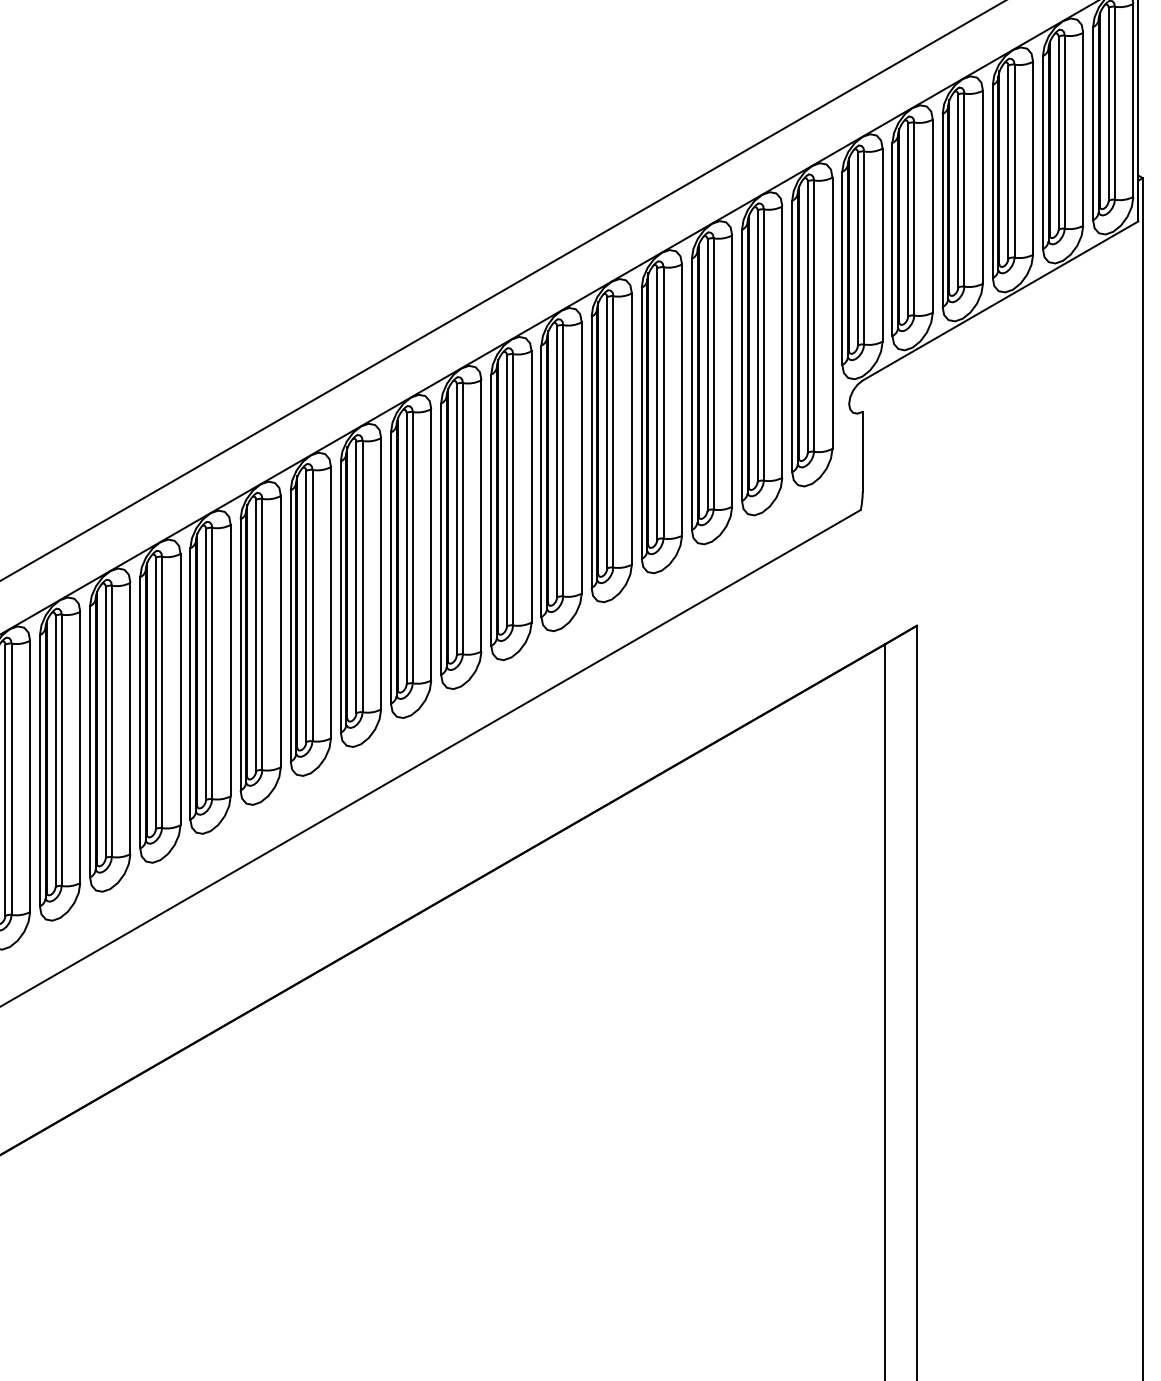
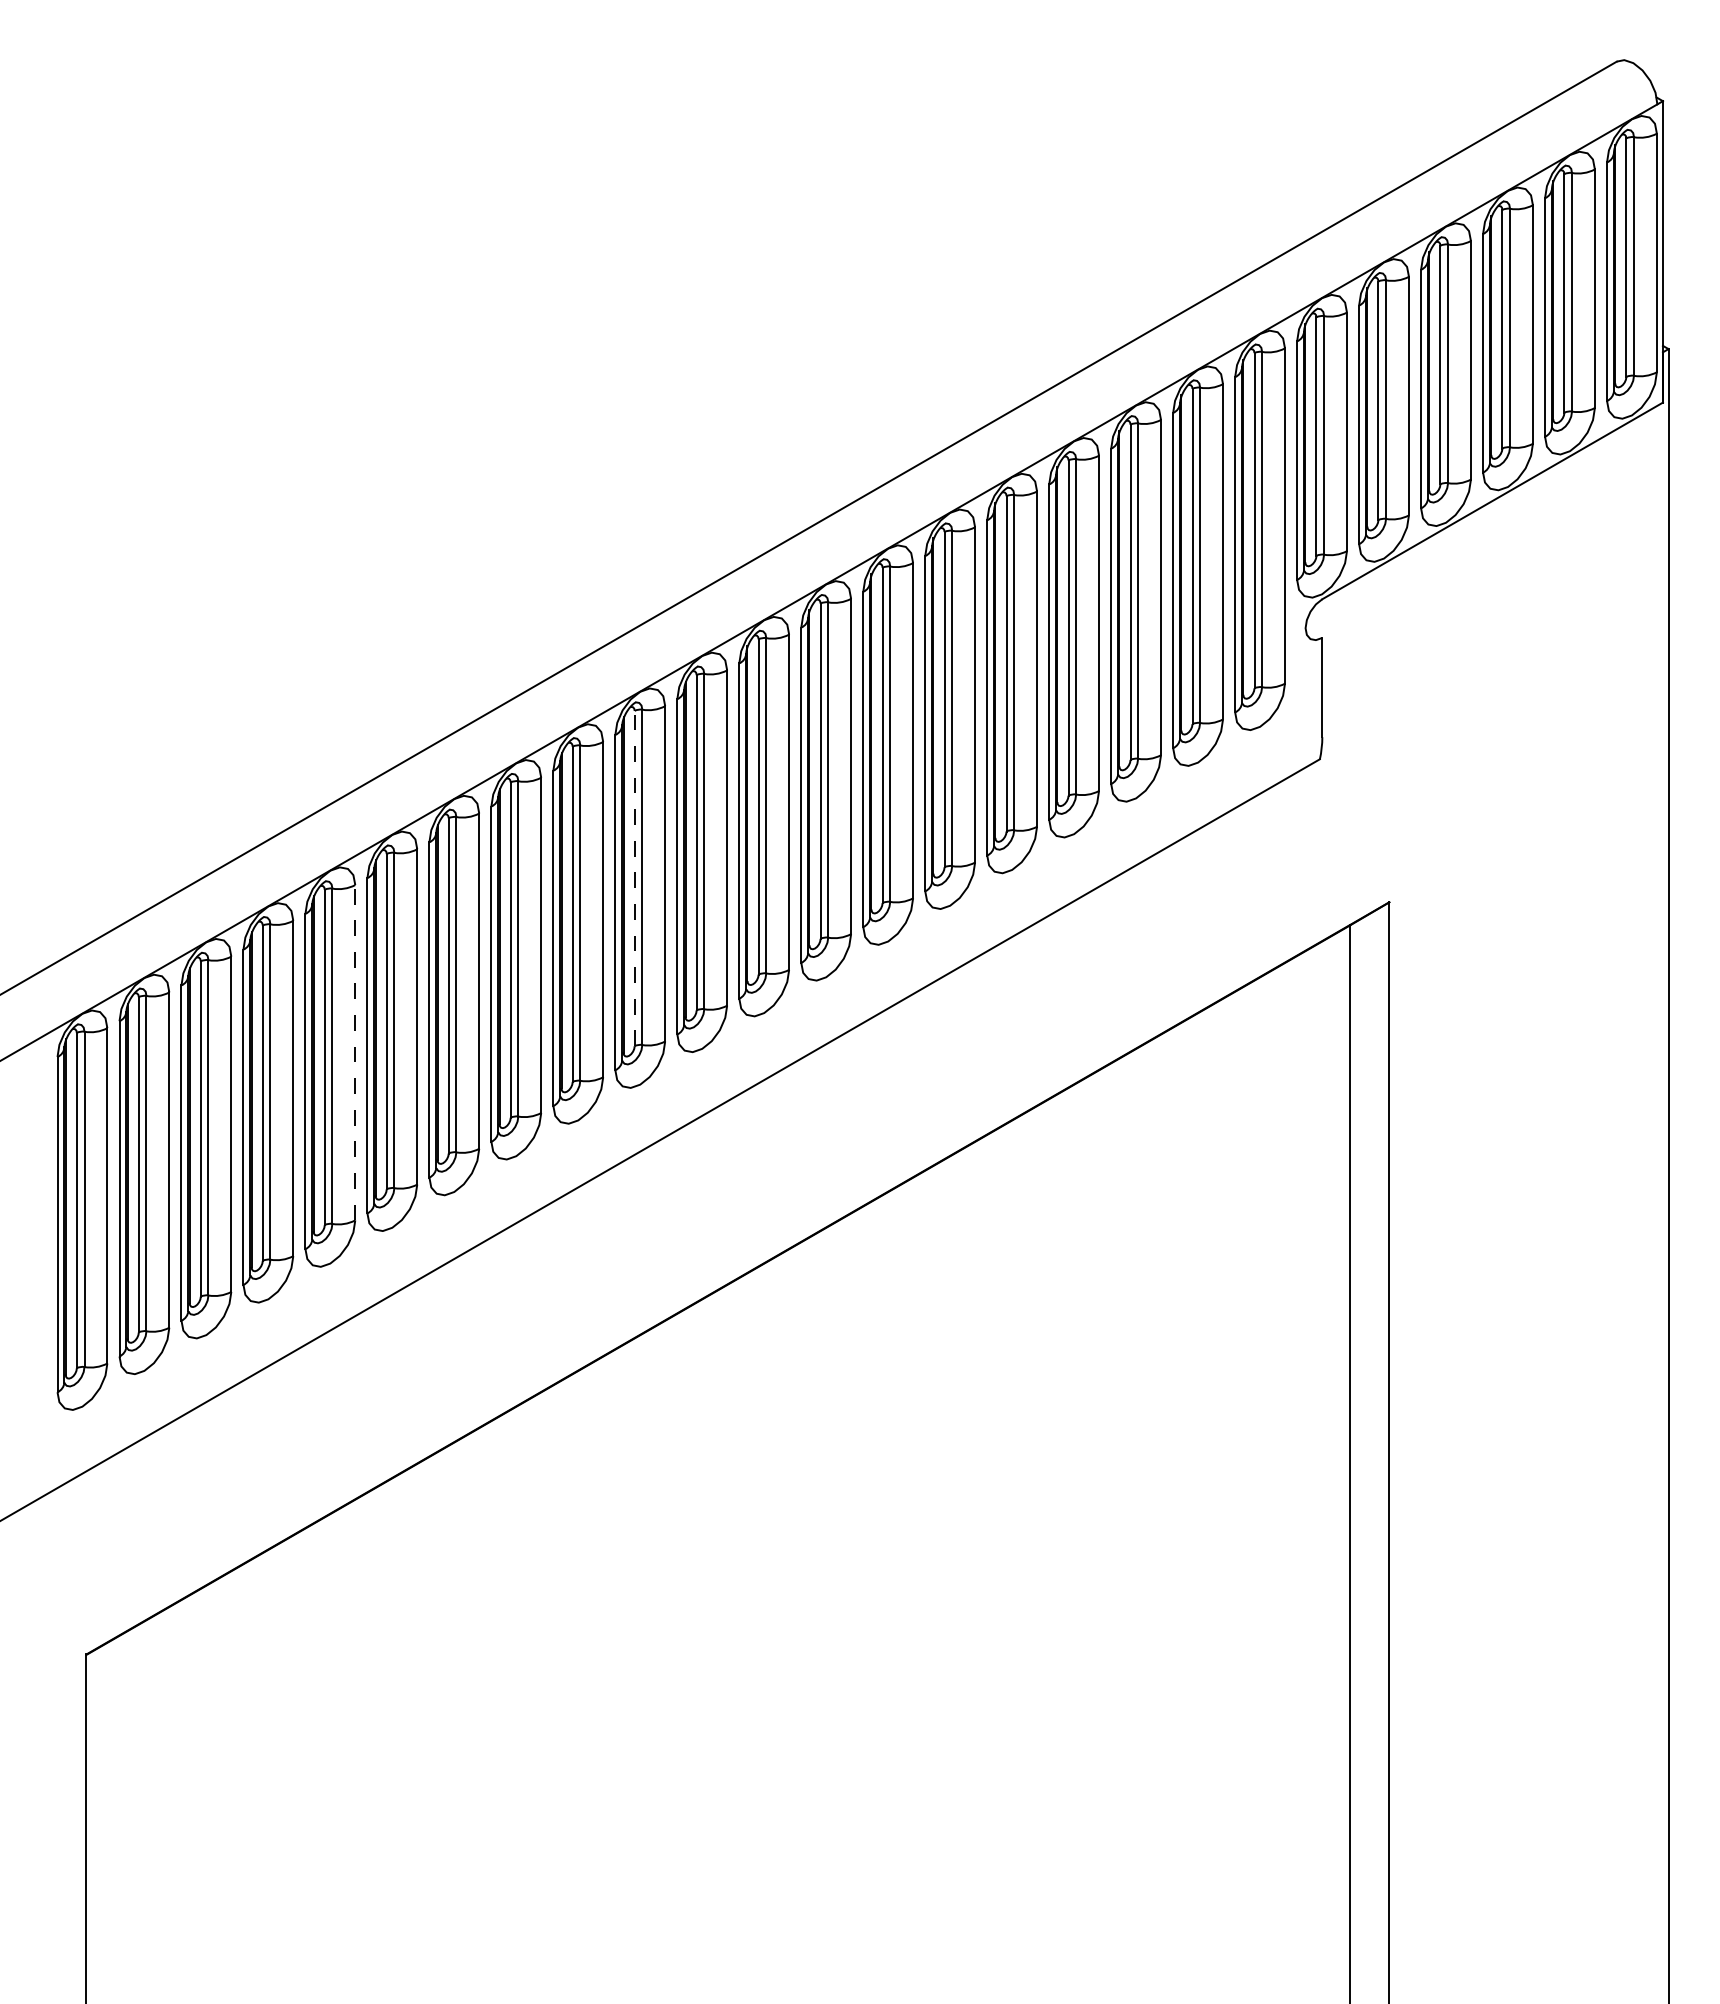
line: (306, 606) -> (634, 878), solid -> dashed
line: (80, 747) -> (355, 1052), solid -> dashed

